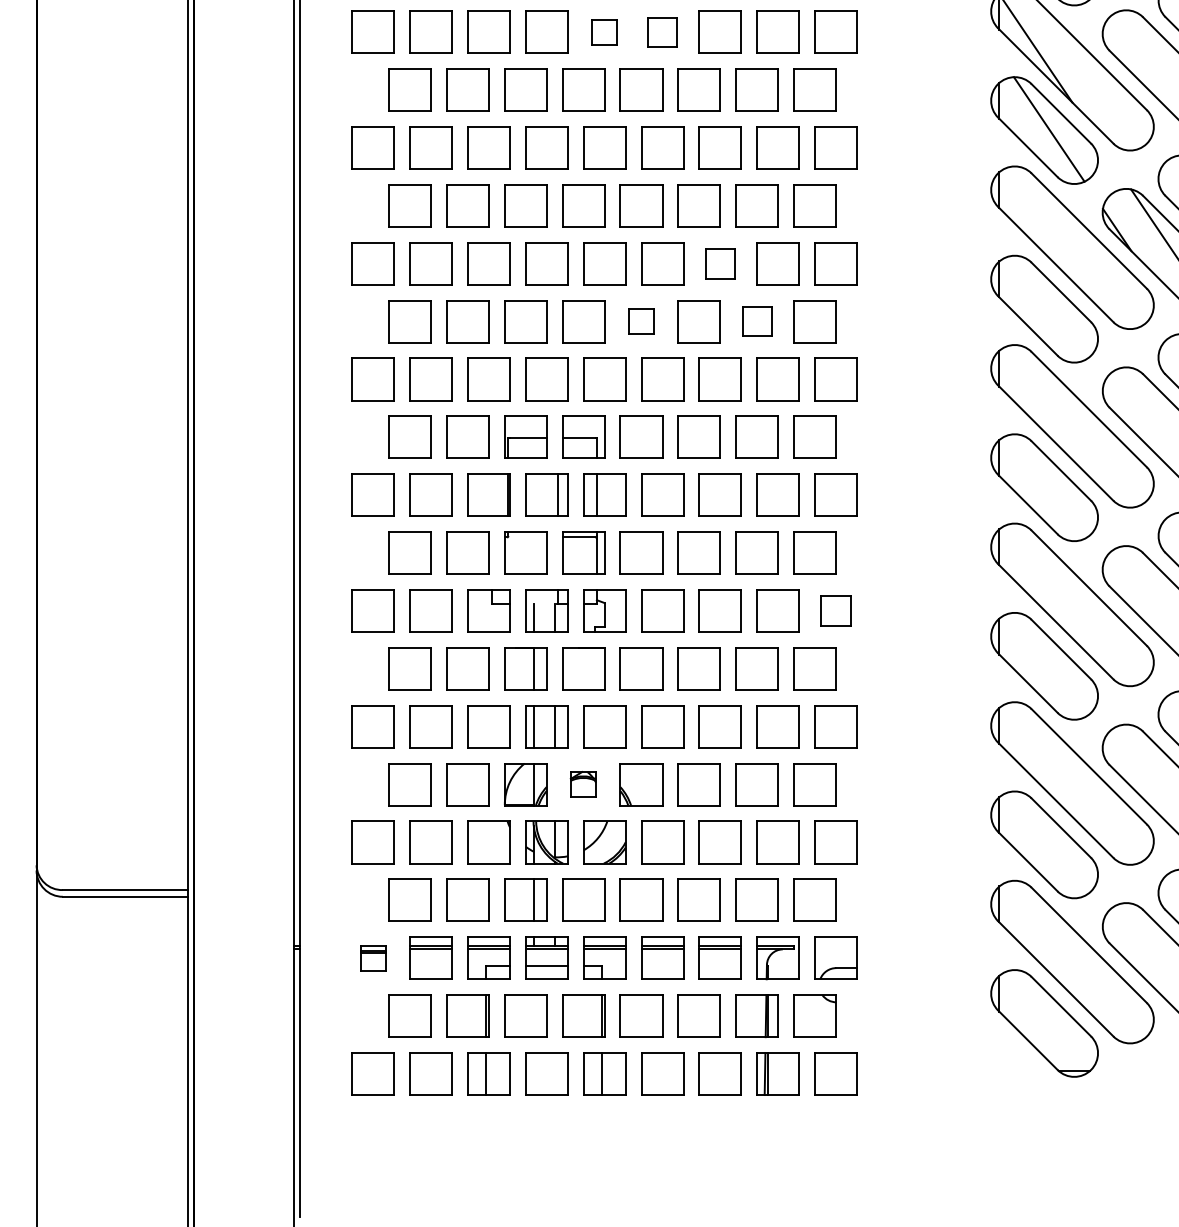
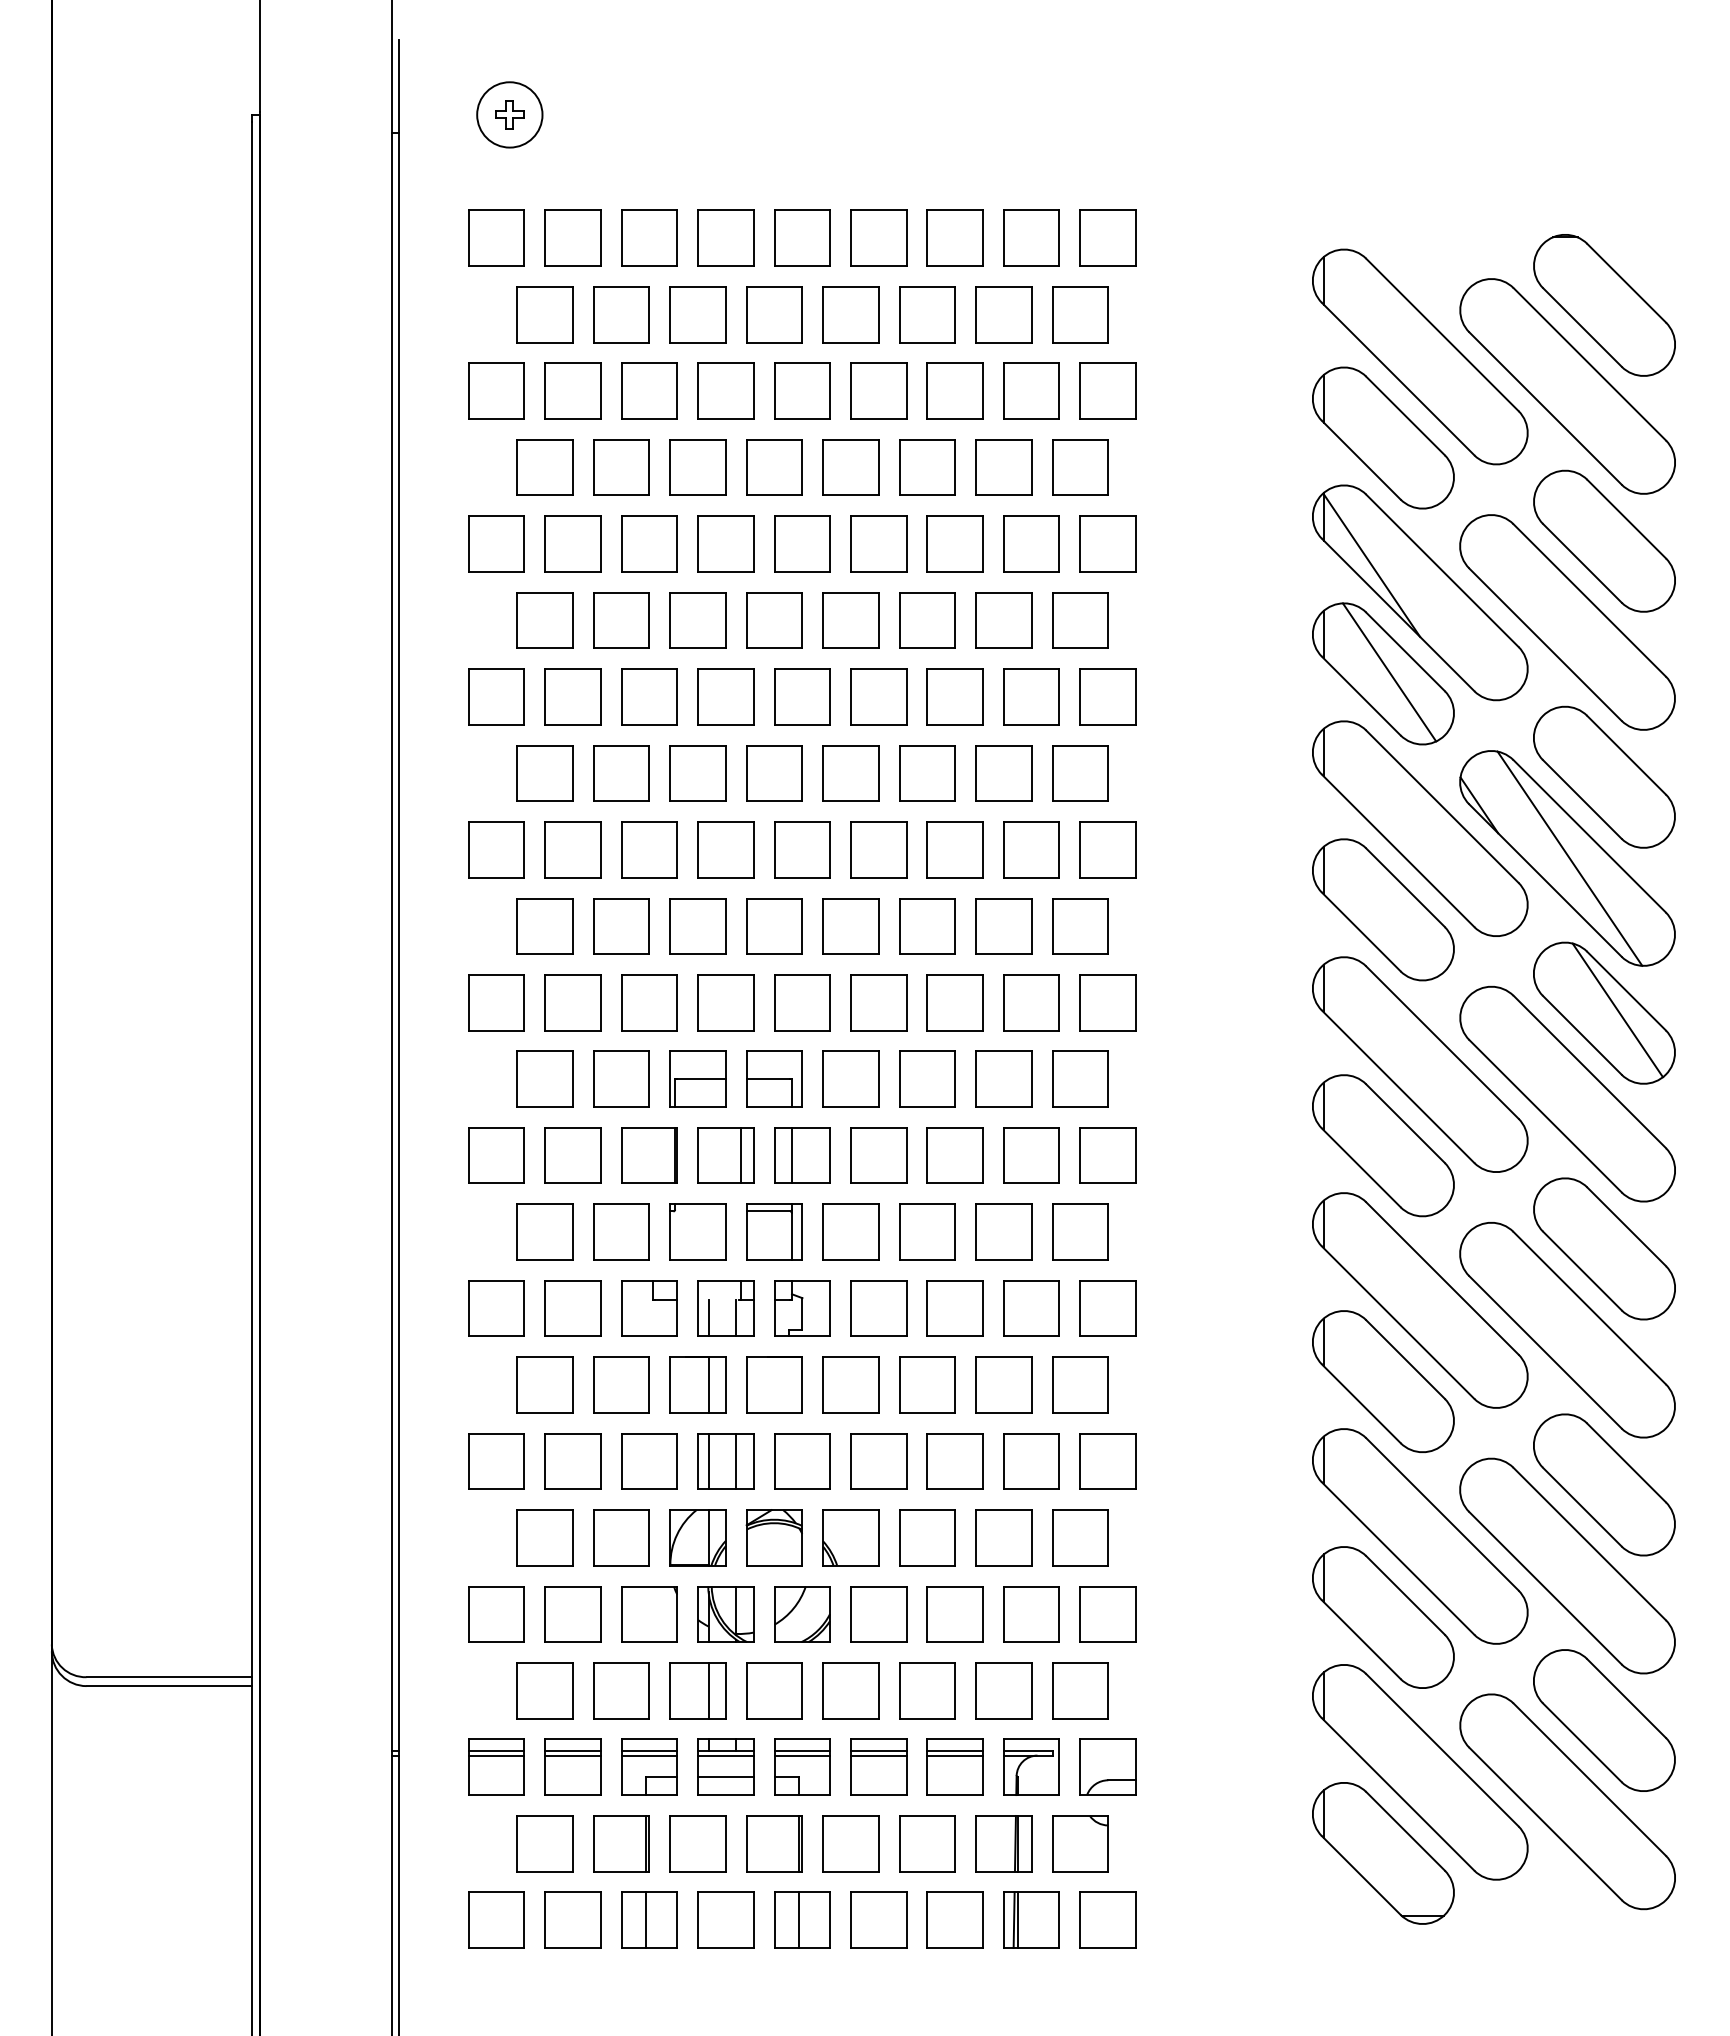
part: (604, 31) -> (802, 543), size x1.67
part: (662, 31) -> (878, 543), size x1.43
part: (719, 263) -> (954, 849), size x1.43
part: (641, 321) -> (850, 926), size x1.67
part: (757, 321) -> (1003, 926), size x1.43
part: (835, 610) -> (1107, 1308), size x1.43
part: (582, 784) -> (773, 1537), size x1.67
part: (373, 957) -> (496, 1766), size x1.67

